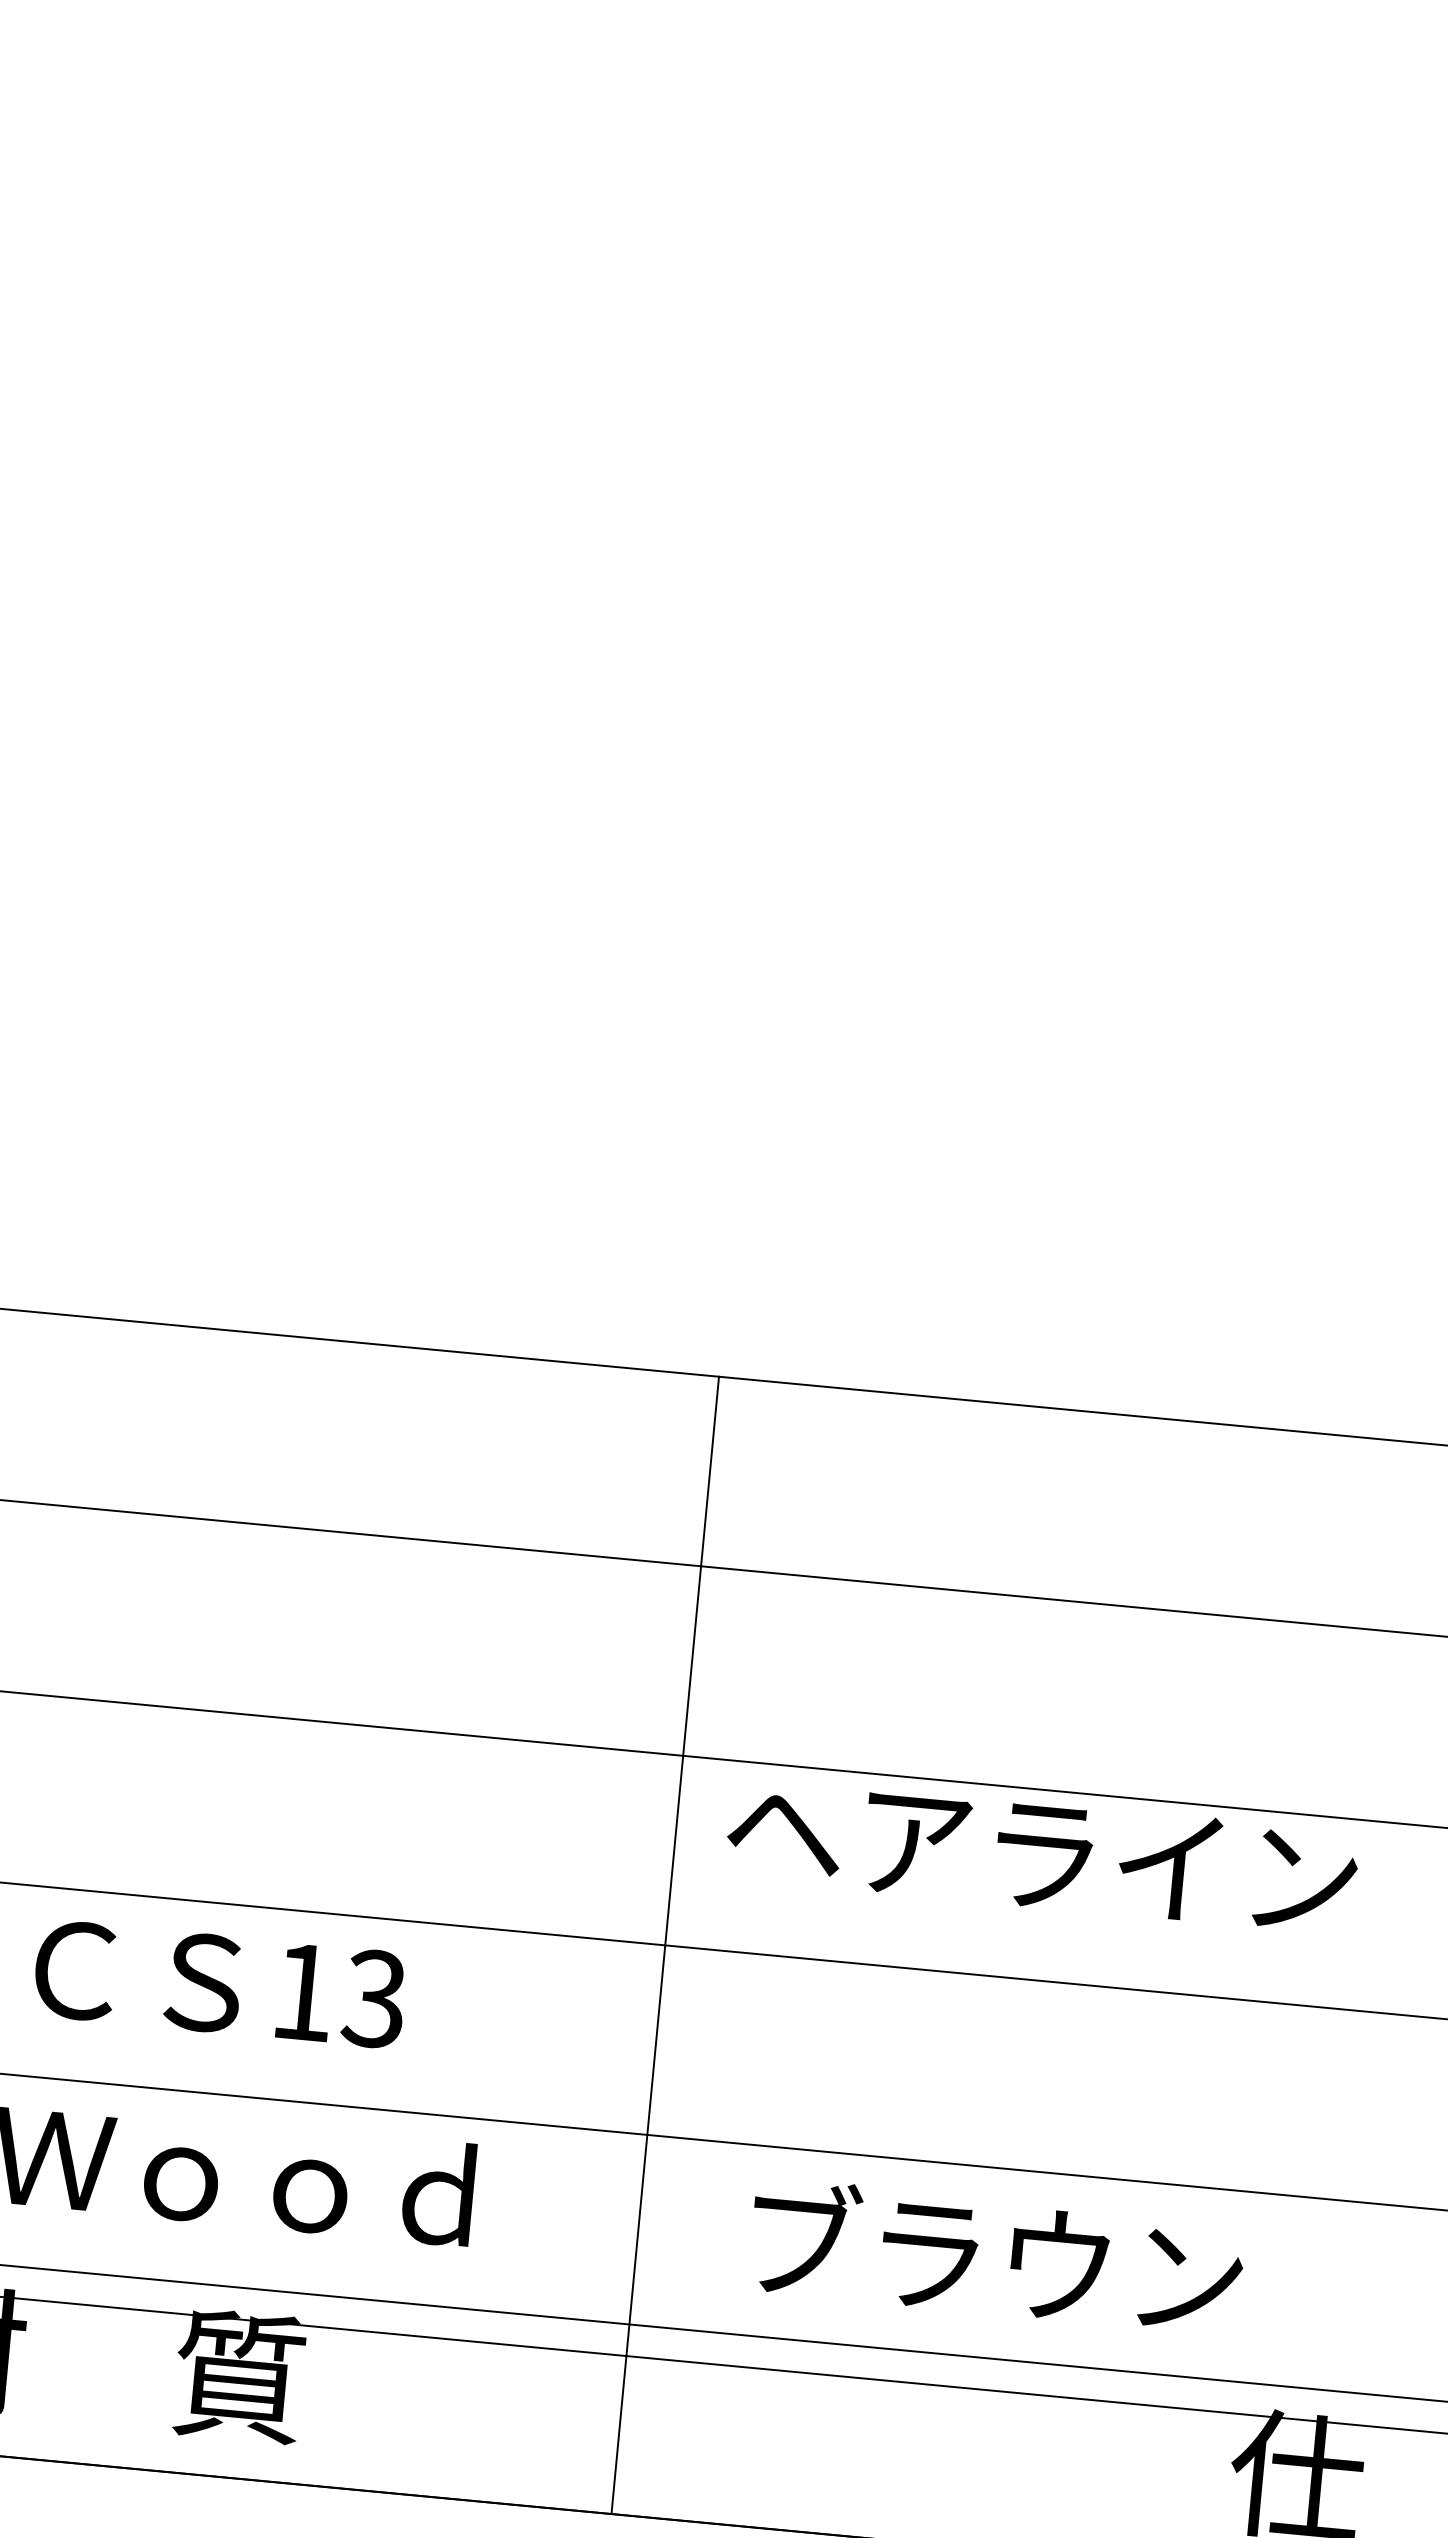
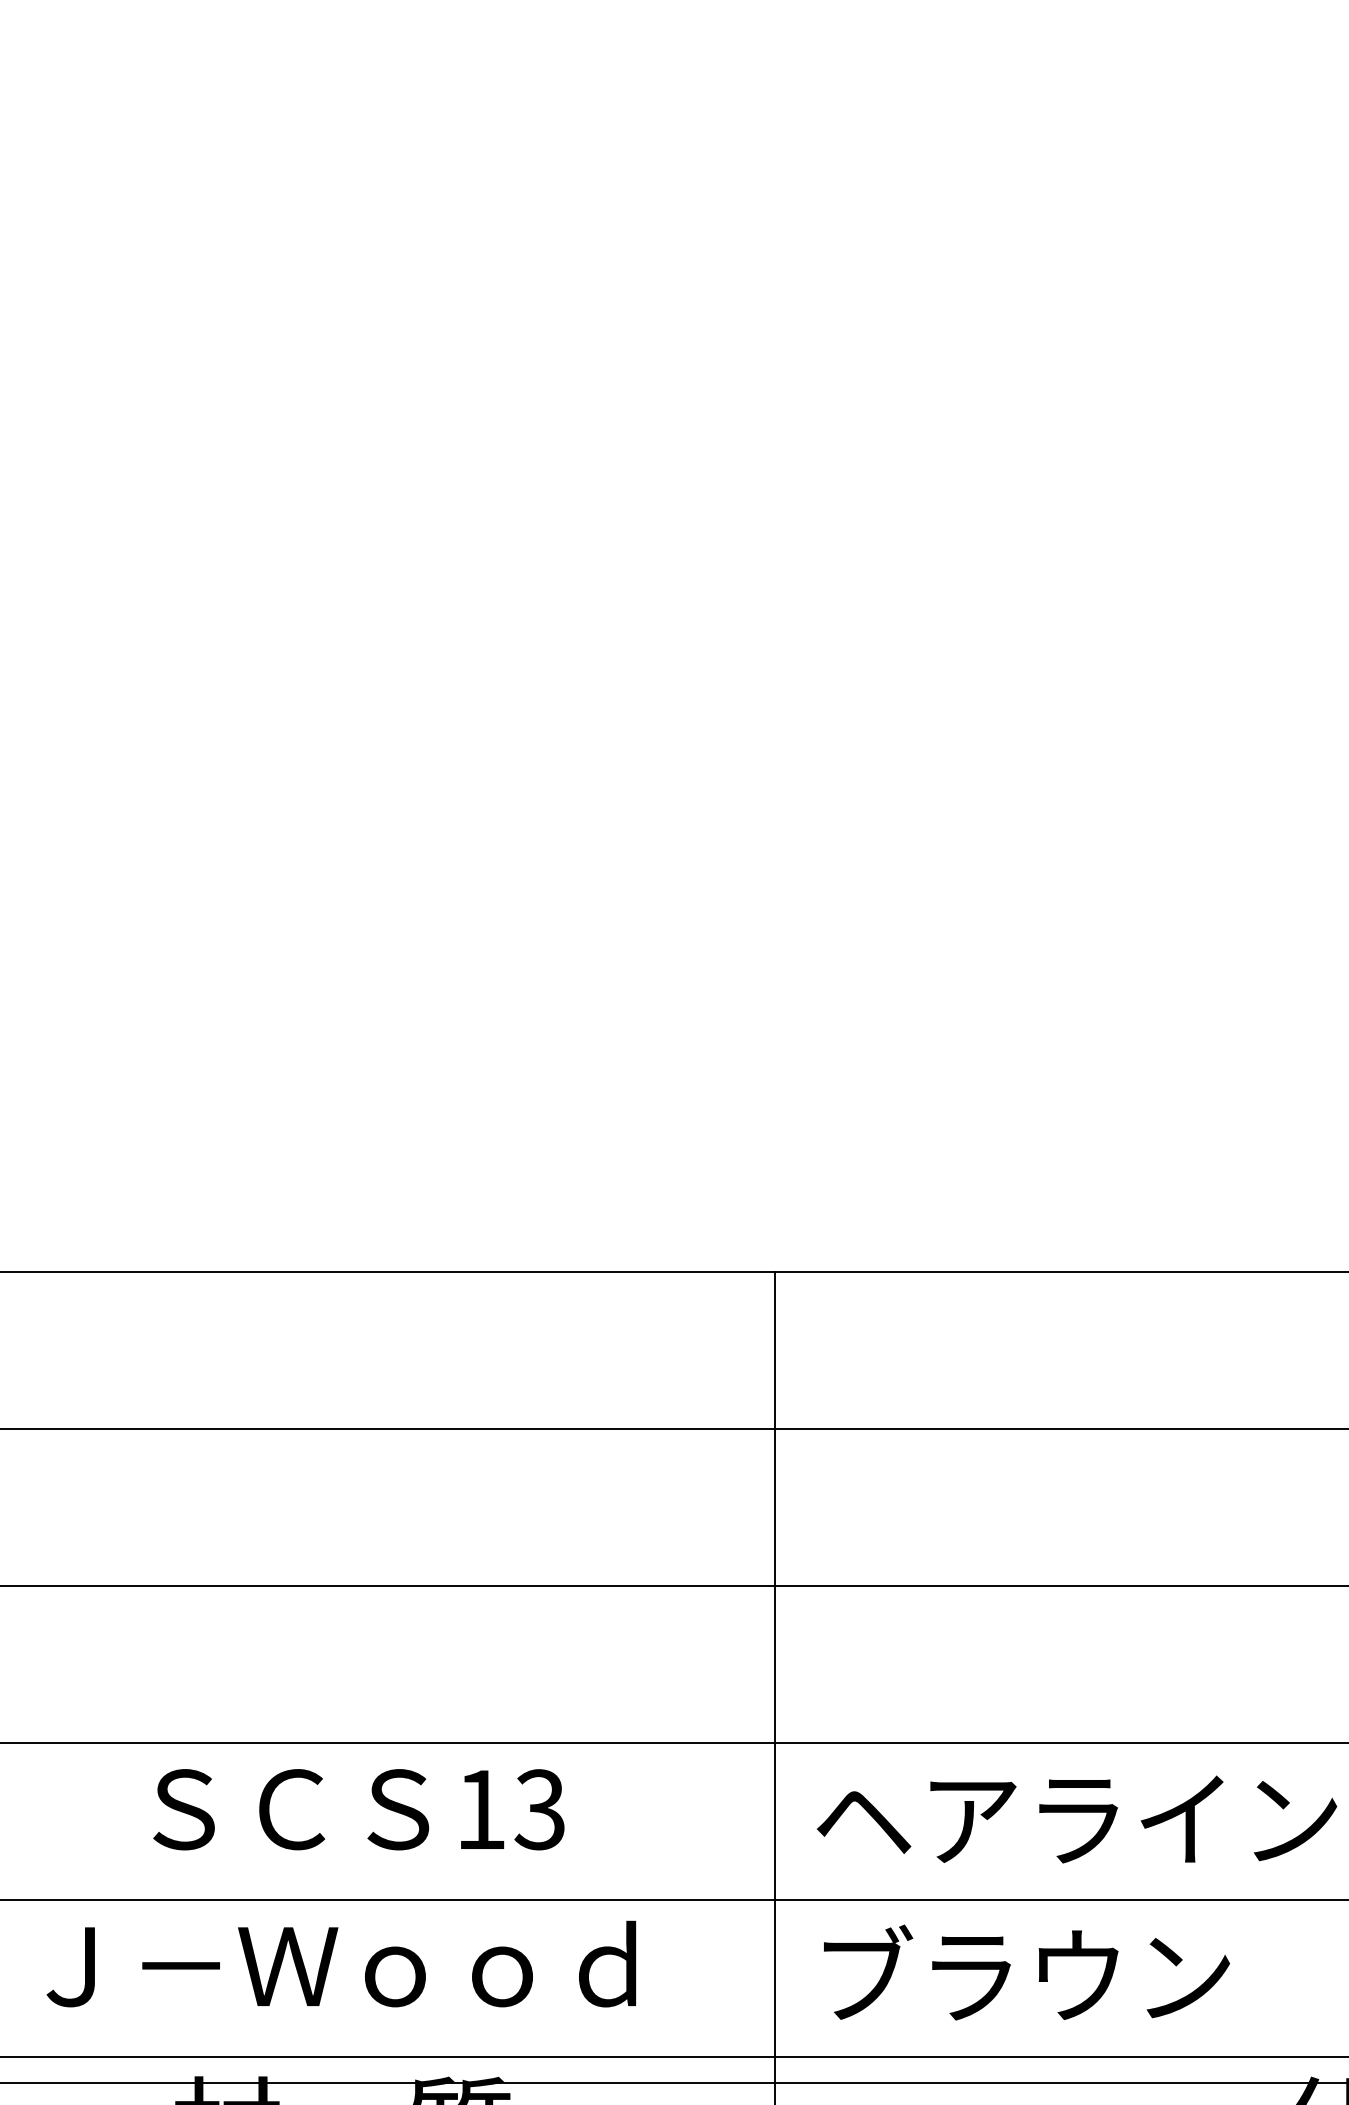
text: (1042, 1854) -> (1077, 1819), moved
text: (996, 2255) -> (1026, 1972), moved

